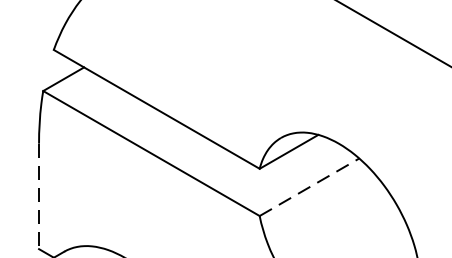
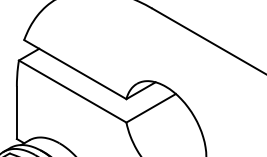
line: (310, 187) -> (151, 108), dashed -> solid
line: (38, 197) -> (16, 113), dashed -> solid

